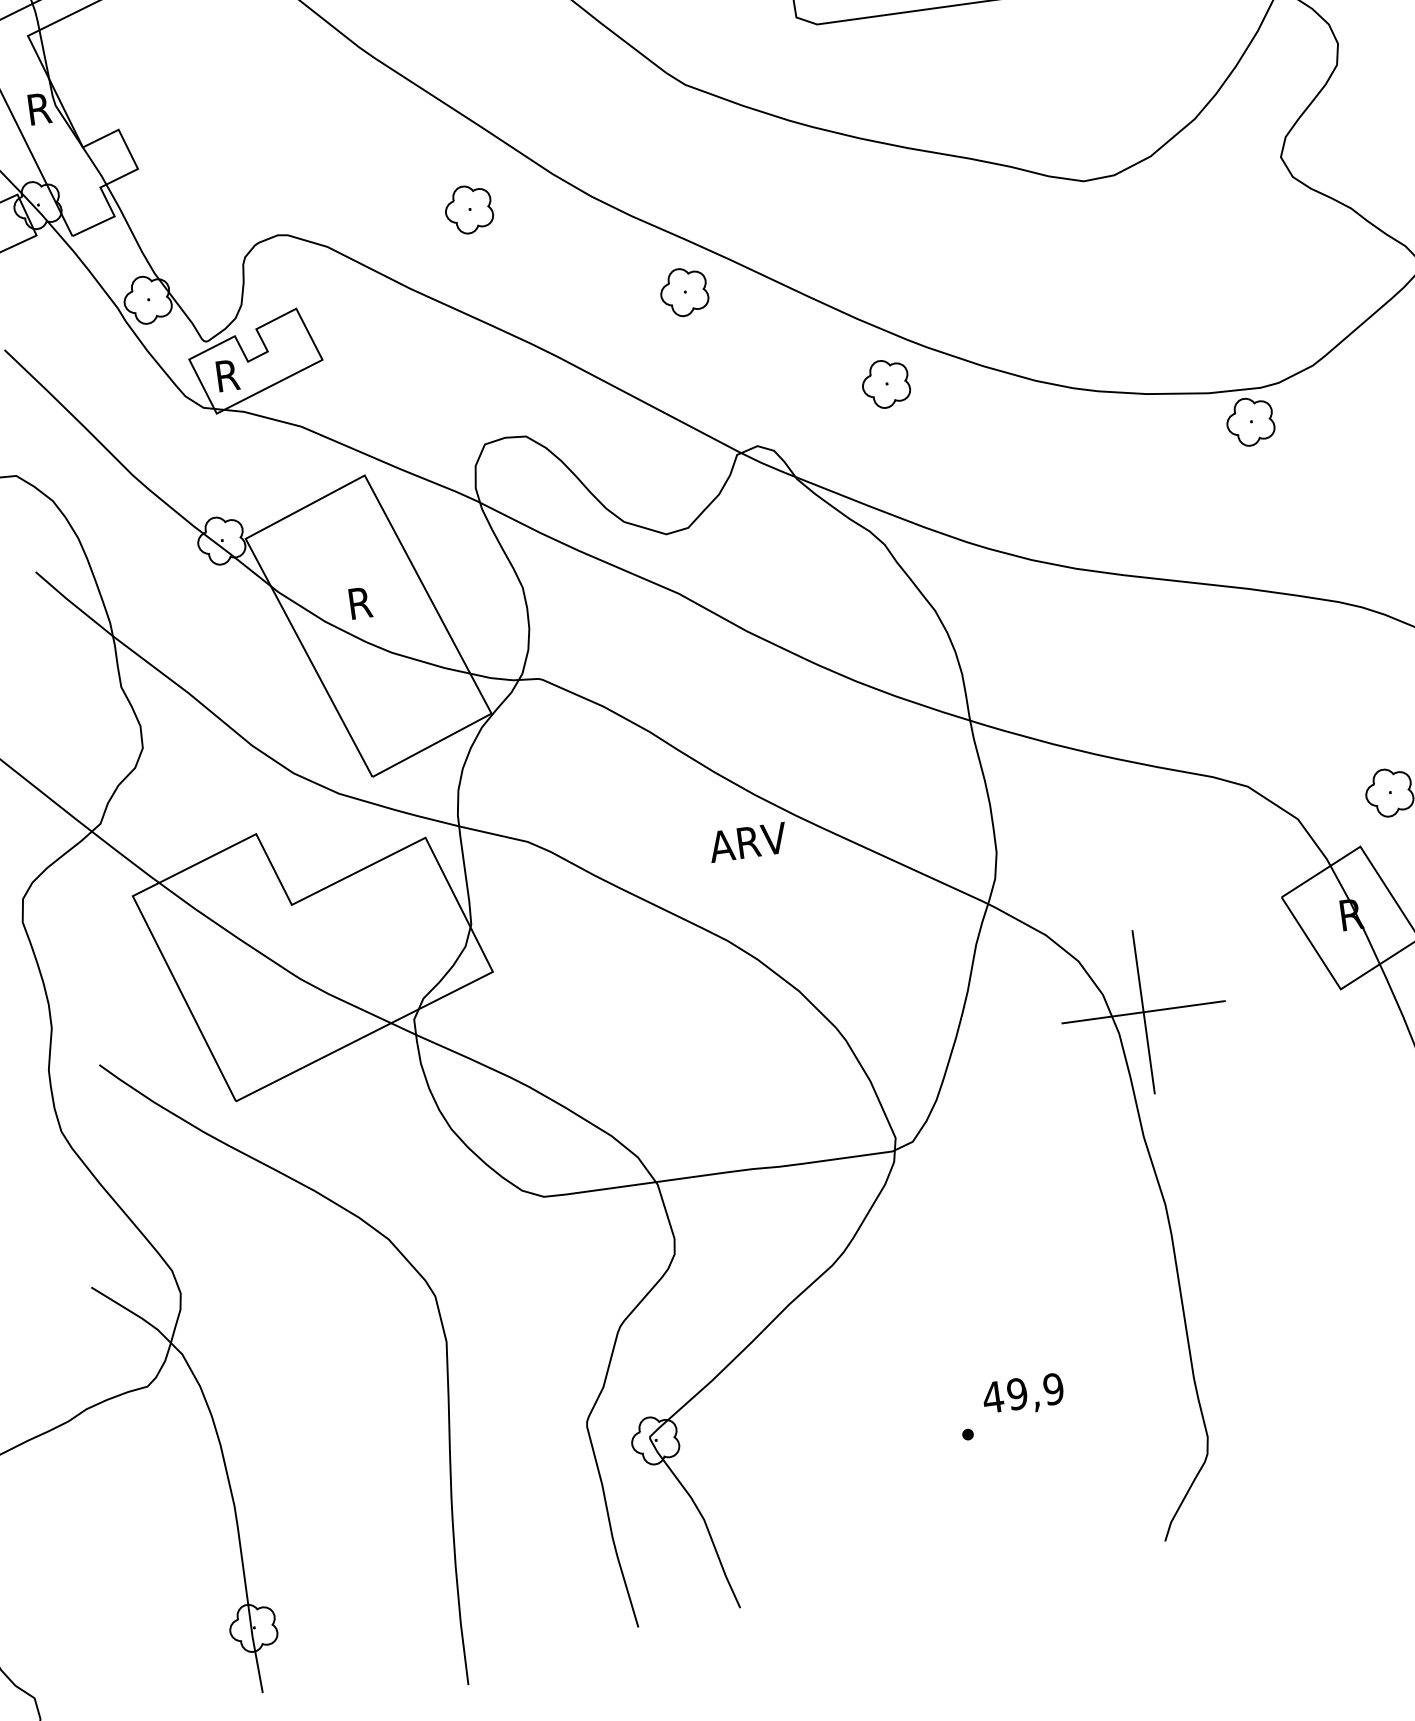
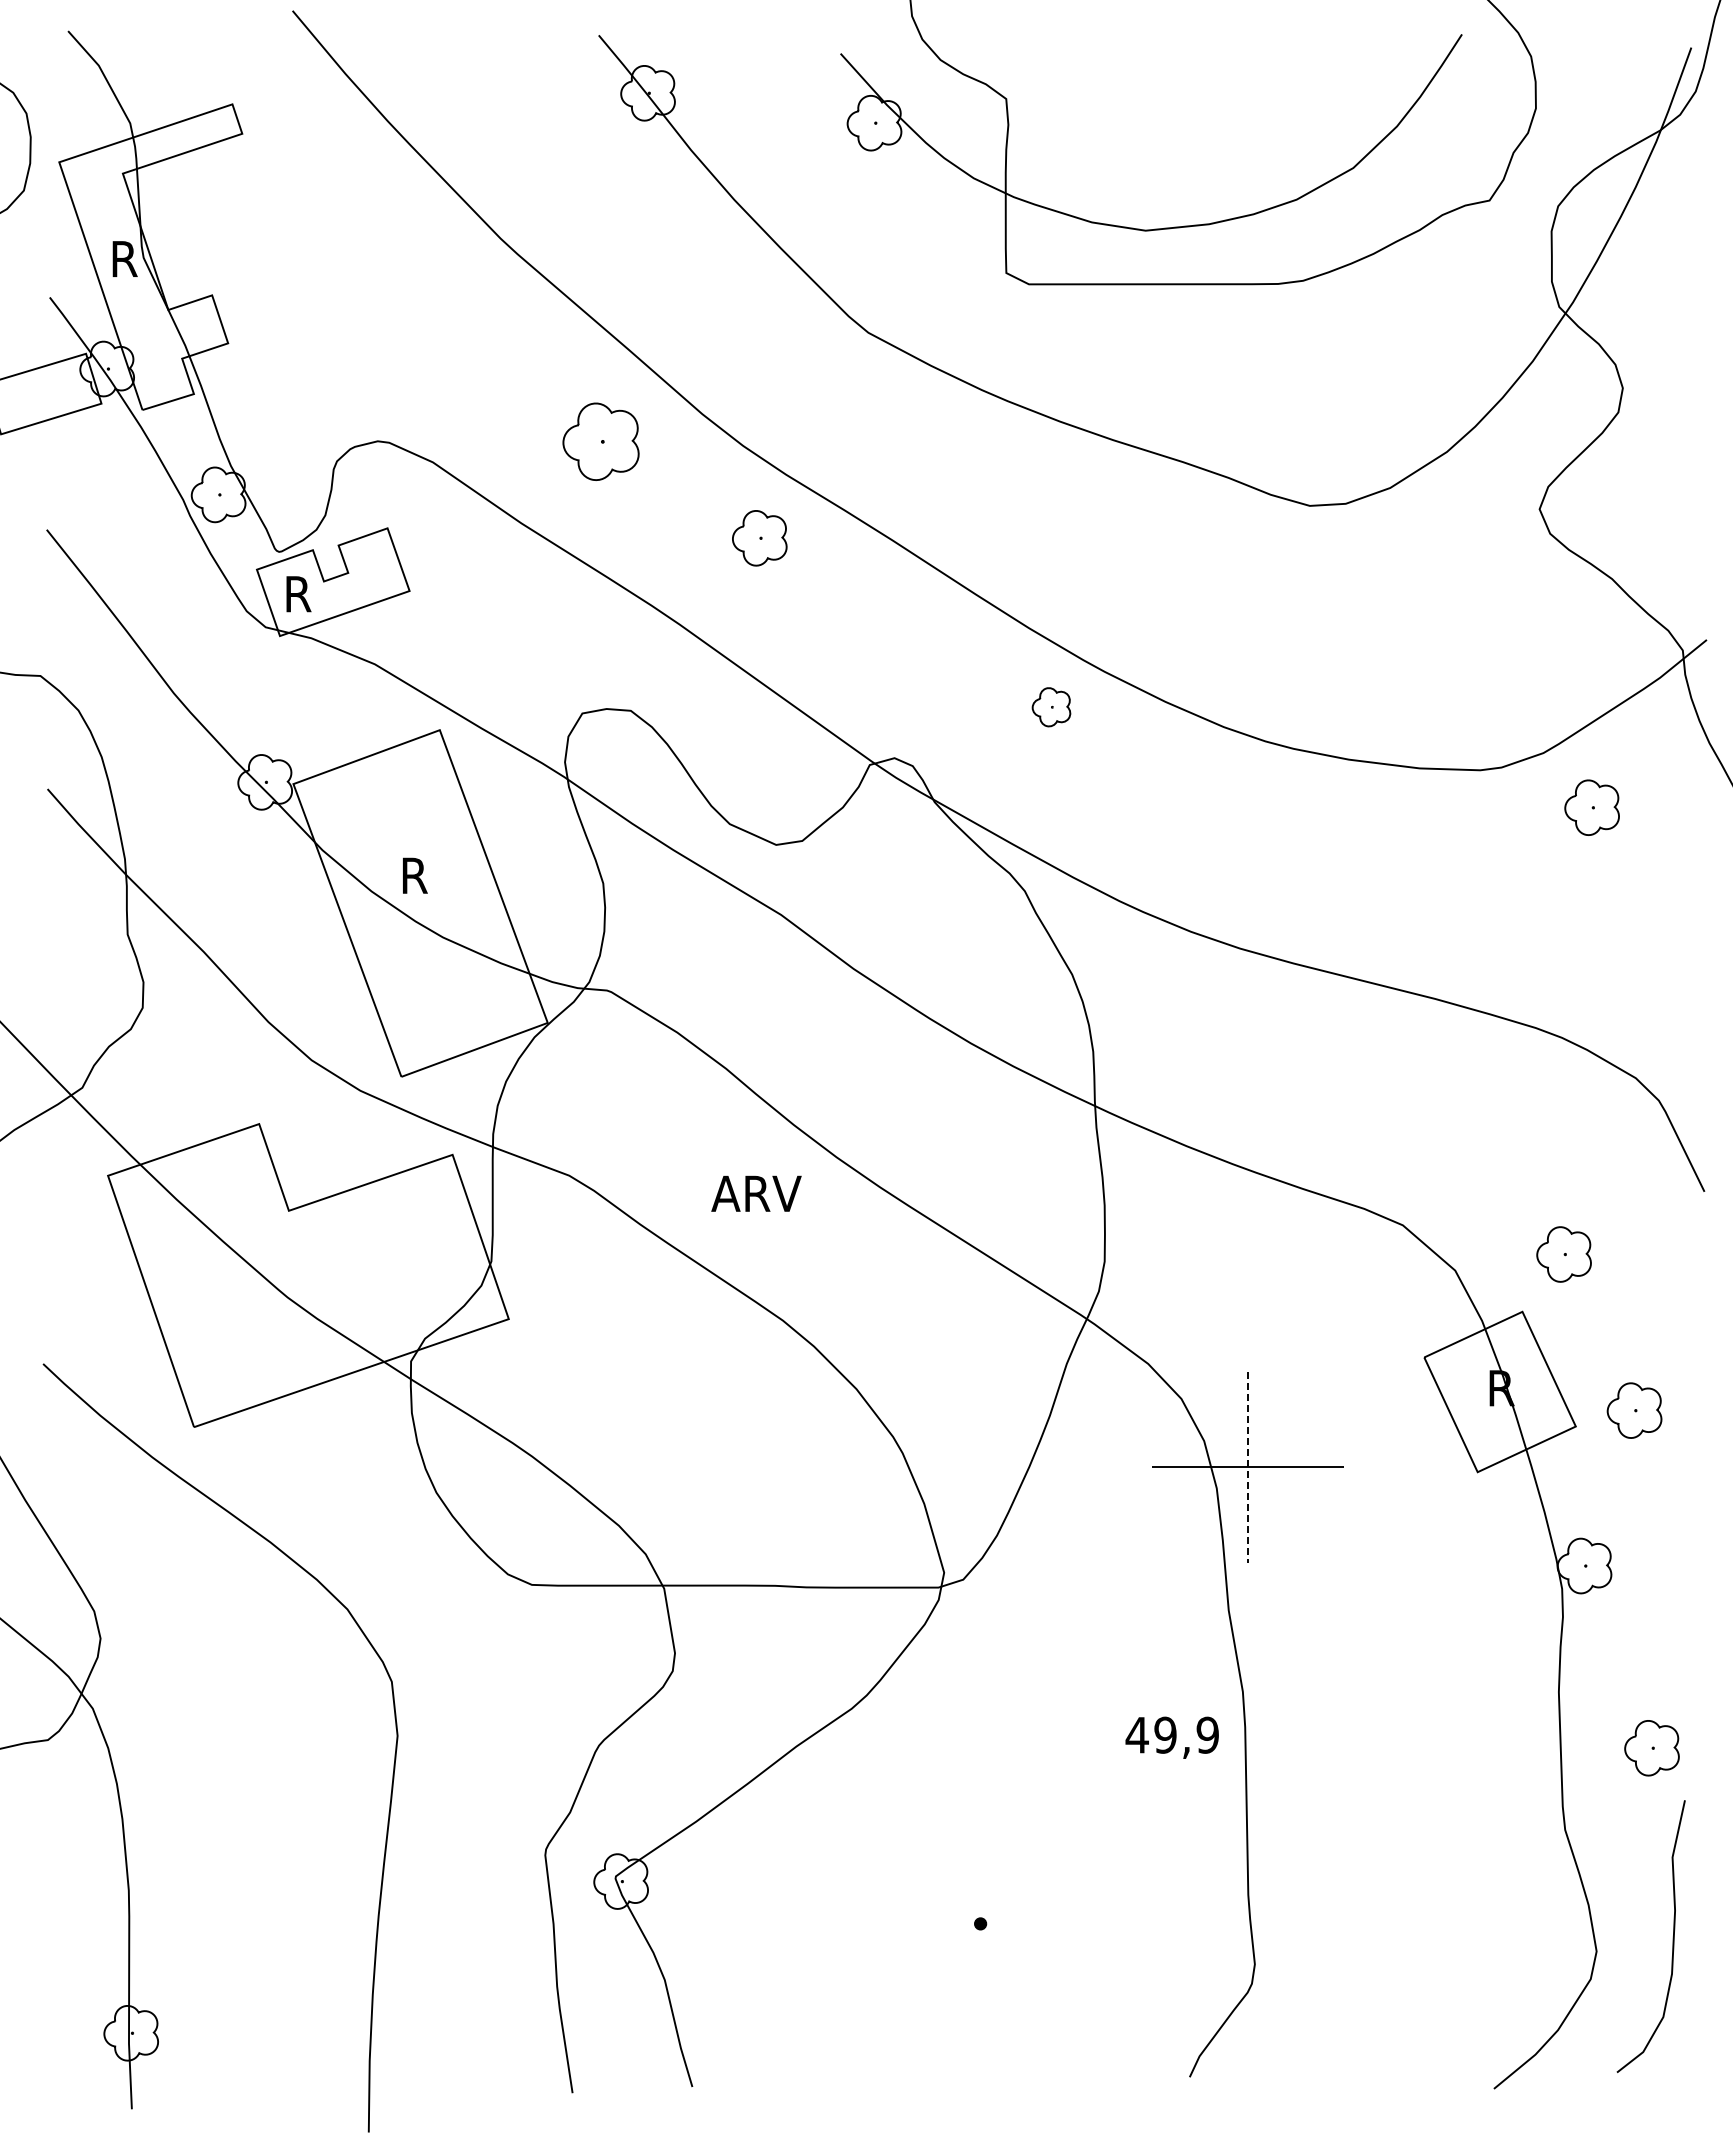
part: (468, 209) -> (600, 441), size x1.4
part: (684, 292) -> (759, 538), moved
part: (886, 384) -> (1051, 707), size x0.7
part: (1249, 421) -> (1591, 807), moved
text: (748, 842) -> (756, 1193), moved
line: (1143, 1012) -> (1248, 1467), solid -> dashed
text: (1022, 1395) -> (1171, 1737), moved

